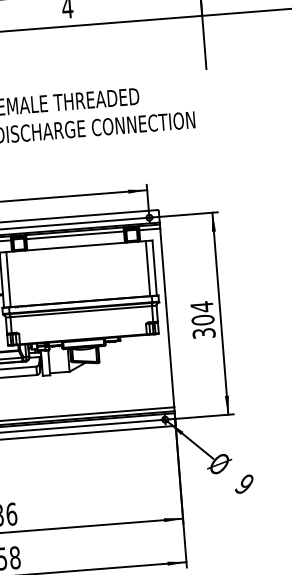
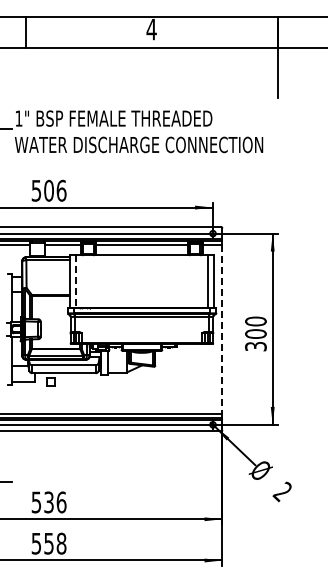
line: (8, 279) -> (75, 281), solid -> dashed
text: (201, 306) -> (255, 321), 304 -> 300
line: (167, 318) -> (222, 329), solid -> dashed
text: (242, 484) -> (280, 491), 9 -> 2

